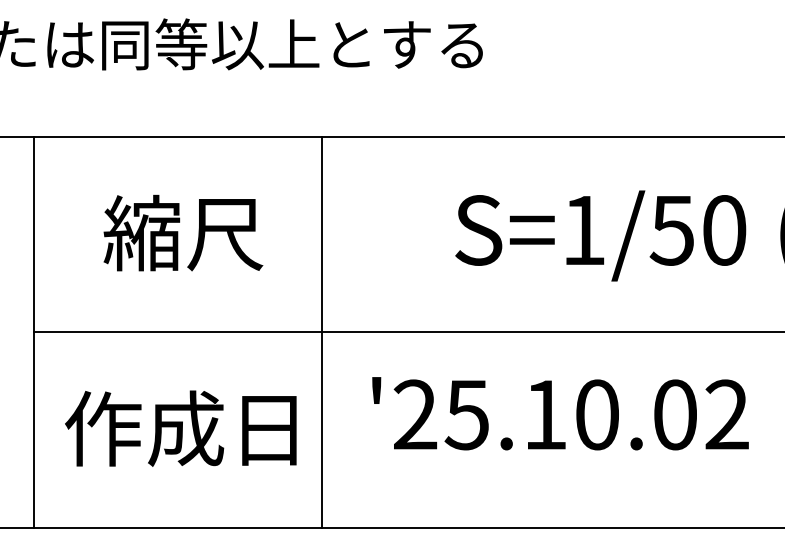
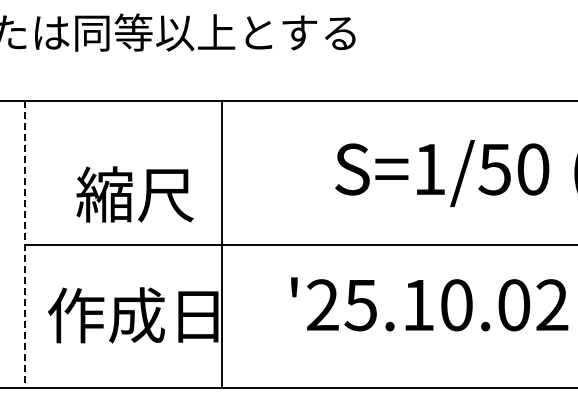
text: (182, 233) -> (134, 194), moved
line: (34, 332) -> (25, 244), solid -> dashed
line: (322, 332) -> (222, 244), moved
text: (560, 413) -> (429, 304), moved

